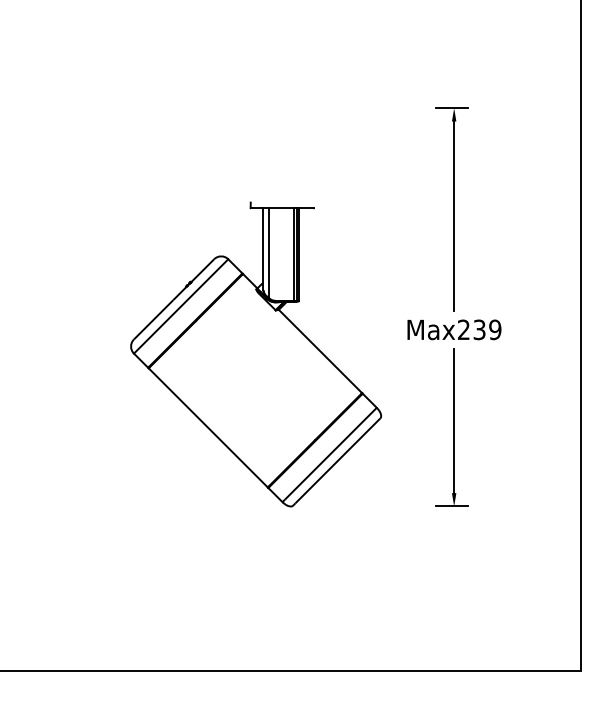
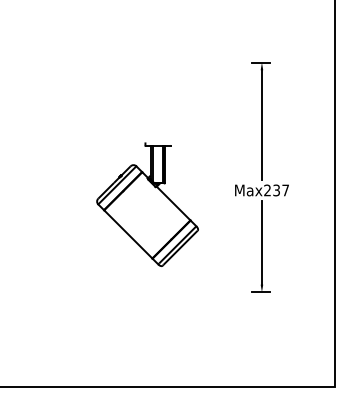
text: (494, 329) -> (285, 190), 239 -> 237
part: (255, 354) -> (147, 204), size x0.7

